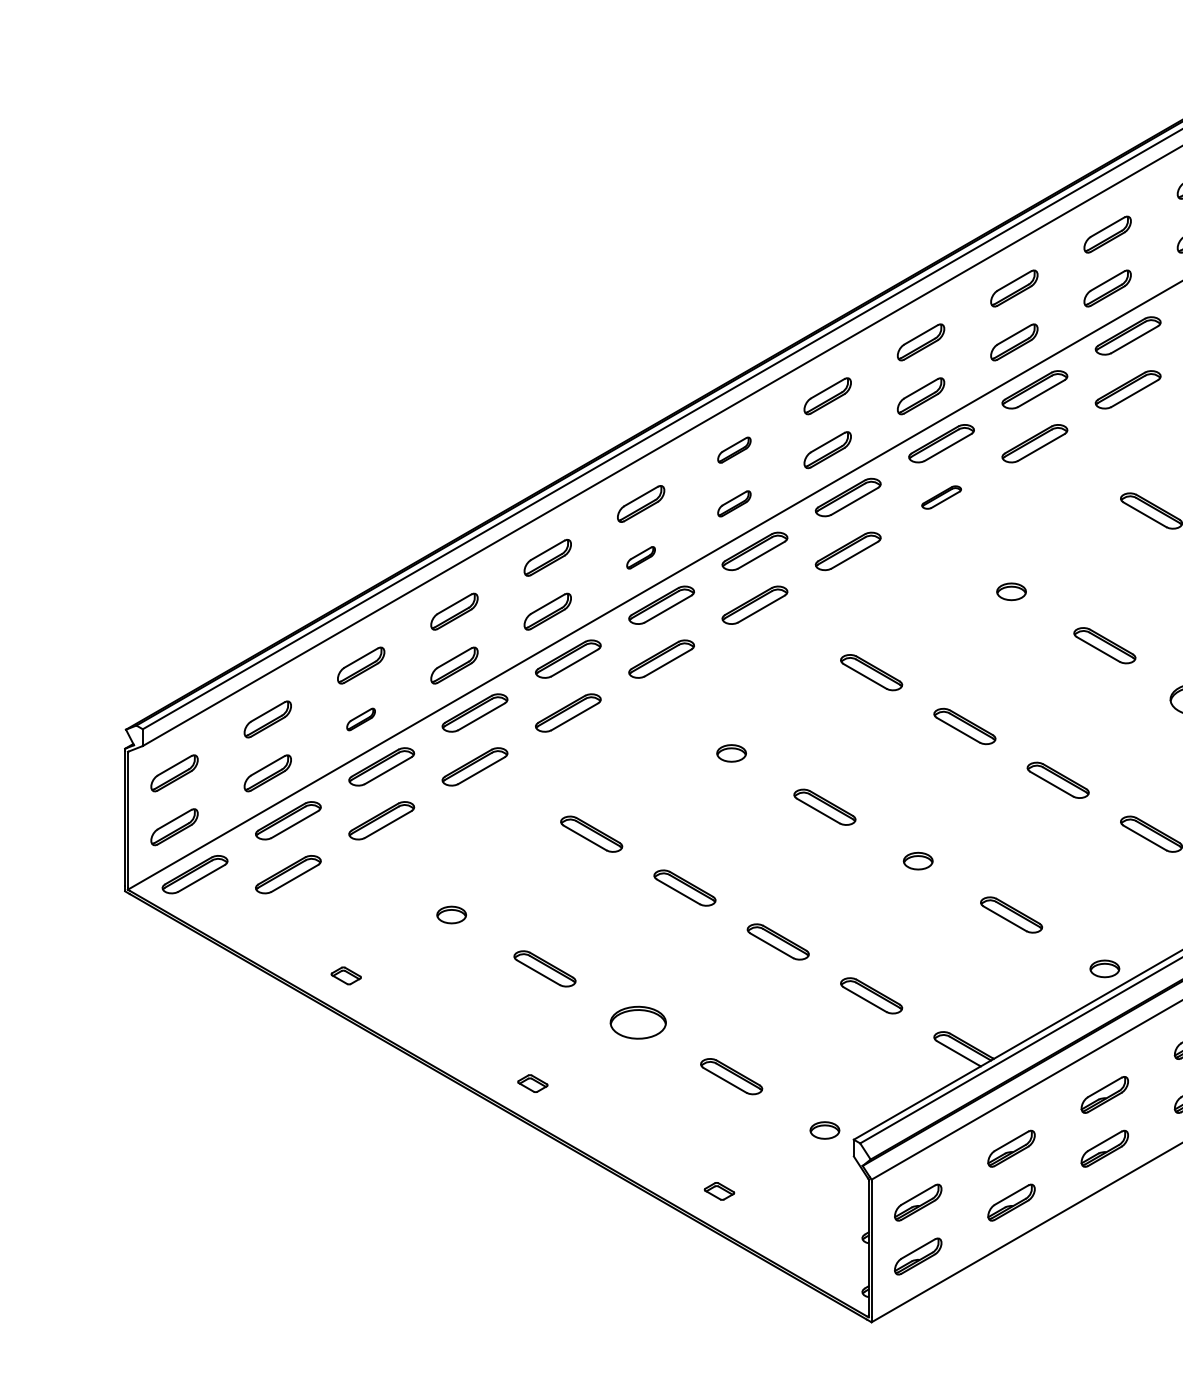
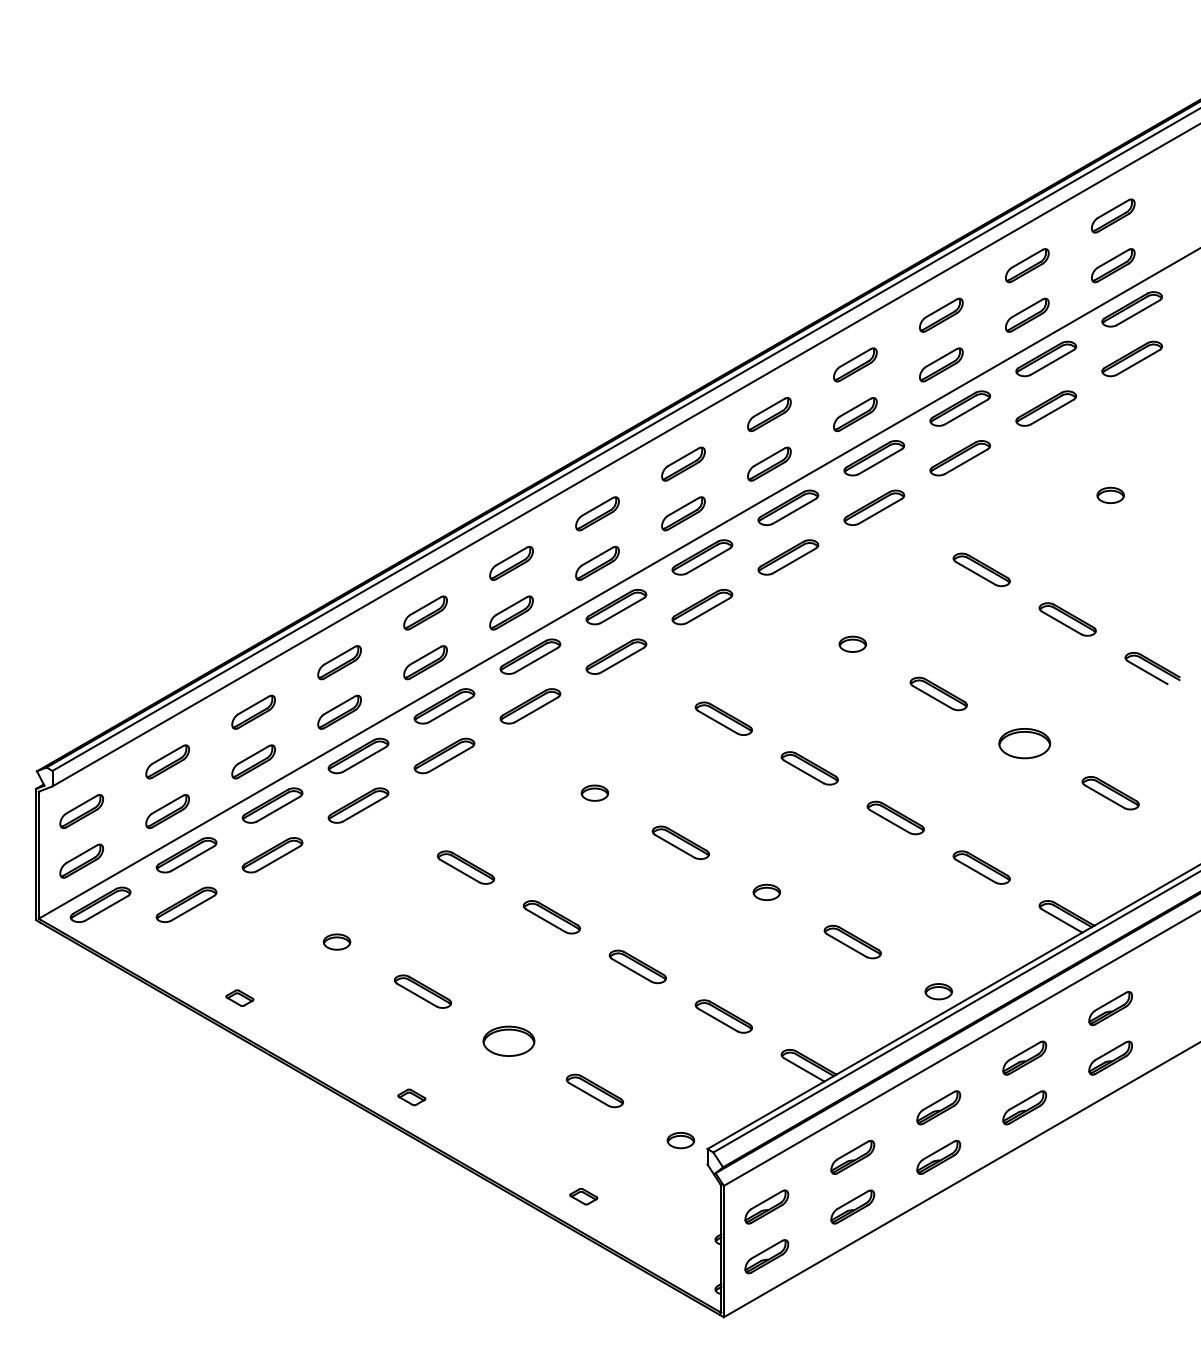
part: (734, 449) -> (597, 513), size x1.43
part: (941, 497) -> (788, 557), size x1.67
part: (734, 502) -> (597, 562), size x1.43
part: (641, 557) -> (511, 612), size x1.67
part: (361, 719) -> (253, 761), size x1.67

